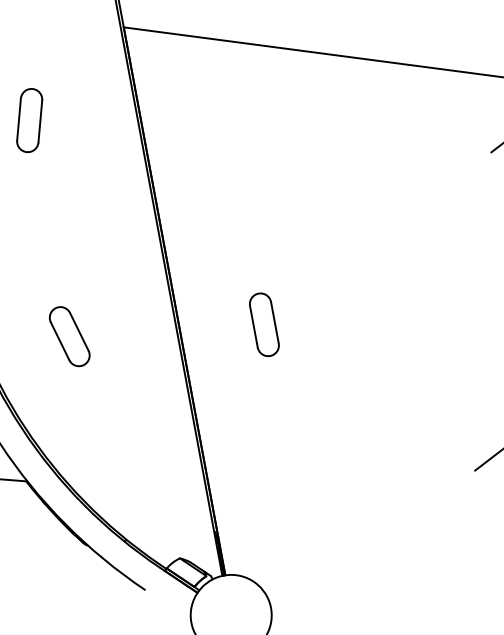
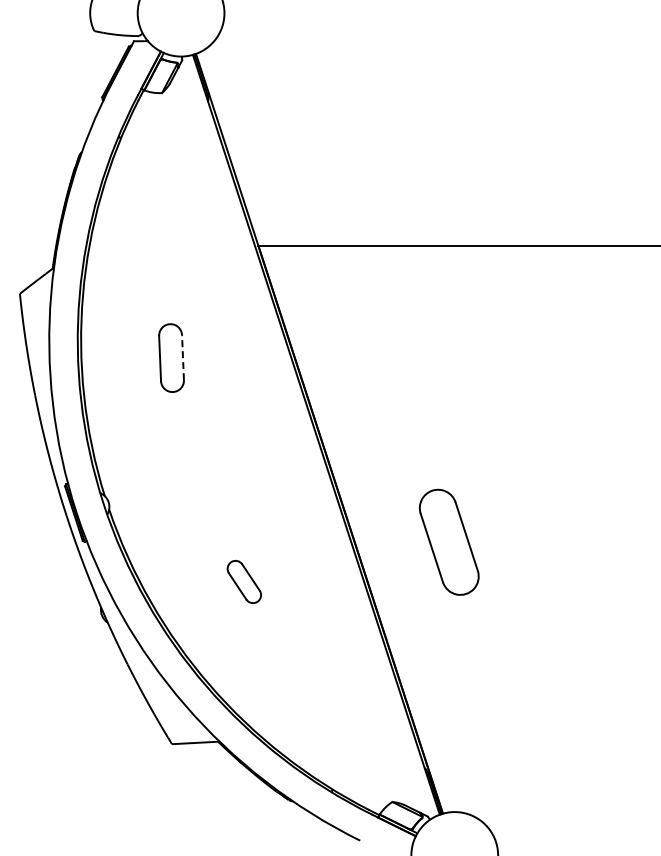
line: (40, 121) -> (183, 357), solid -> dashed
part: (264, 324) -> (449, 541), size x1.6
part: (69, 336) -> (244, 581), size x0.7

